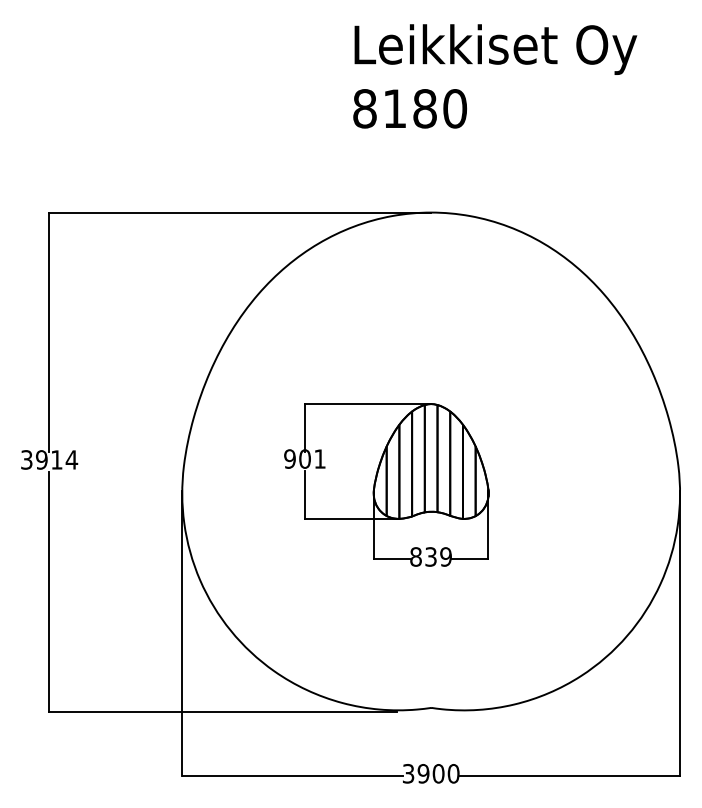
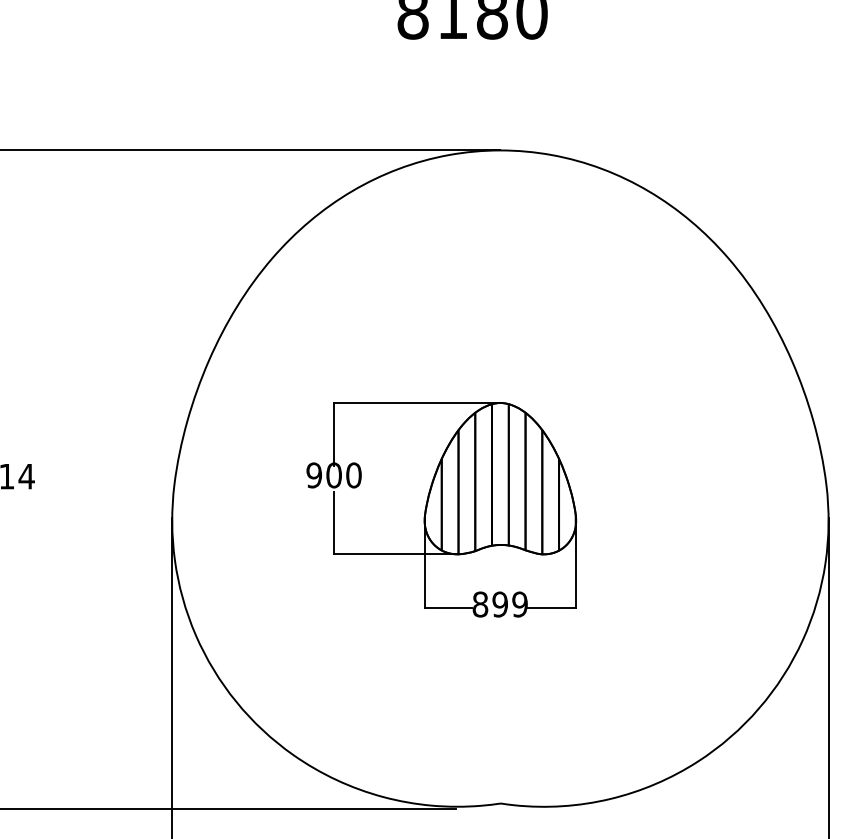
text: (319, 458) -> (353, 474), 901 -> 900
text: (430, 556) -> (499, 603), 839 -> 899

